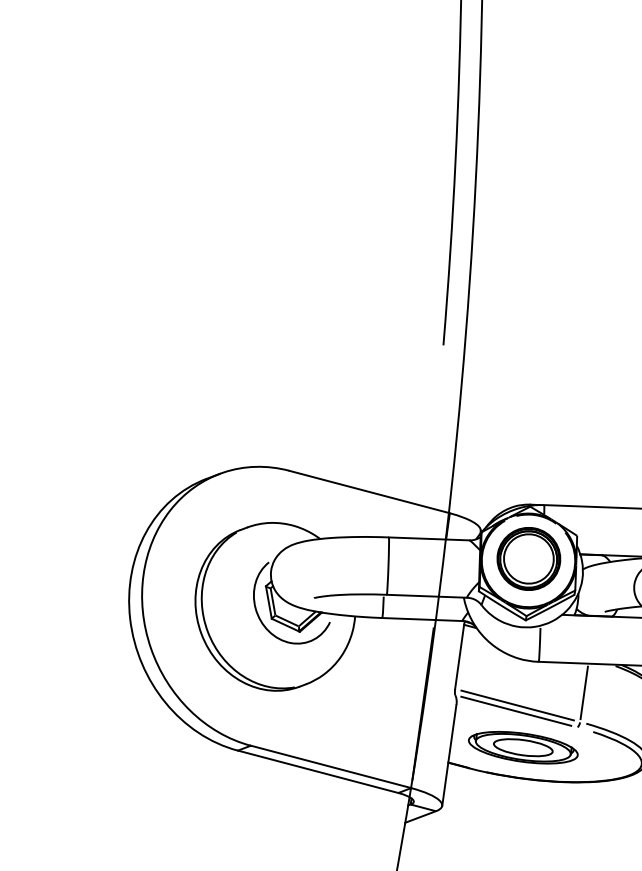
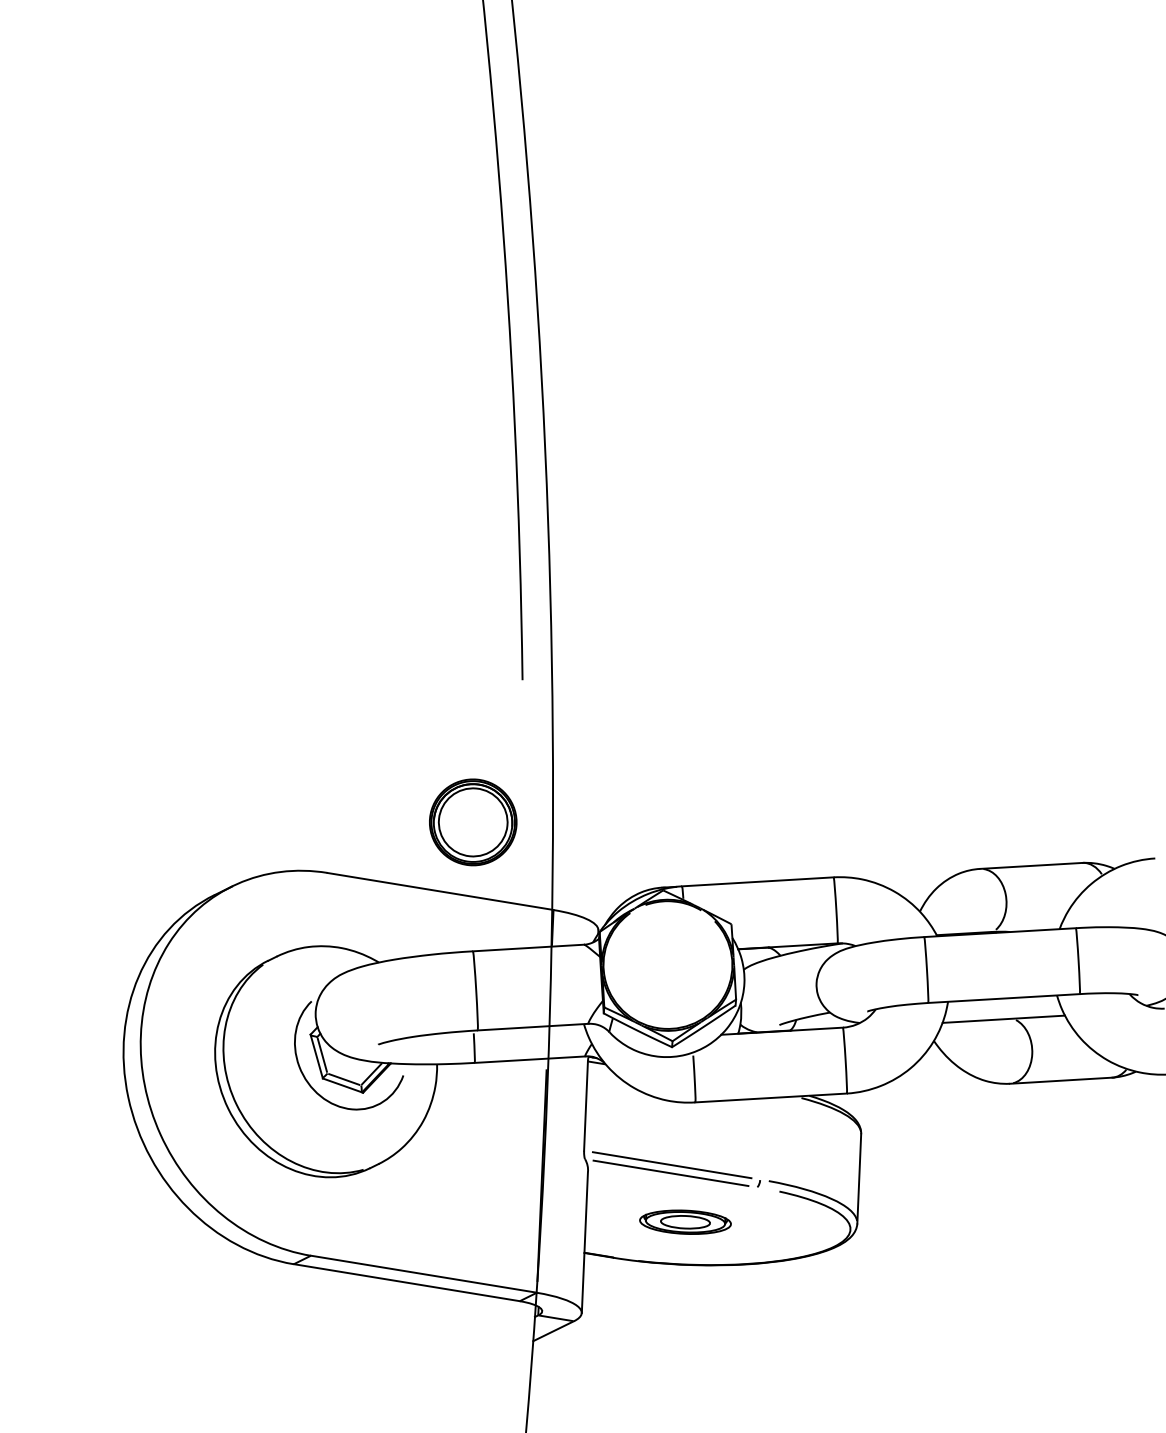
part: (529, 559) -> (473, 822), moved
line: (583, 692) -> (761, 1138), removed
part: (523, 747) -> (685, 1221), size x0.6

